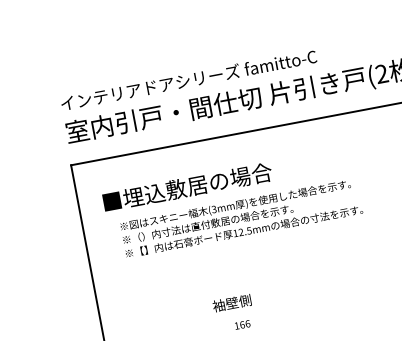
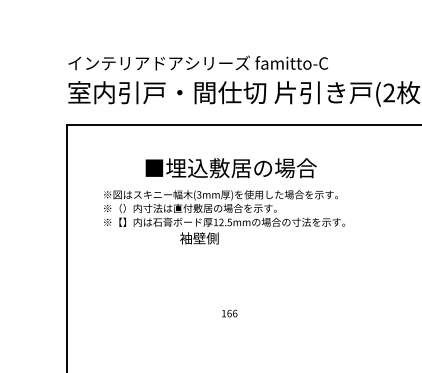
text: (186, 187) -> (230, 168), moved
text: (232, 303) -> (199, 238), moved
text: (242, 324) -> (229, 313), moved

